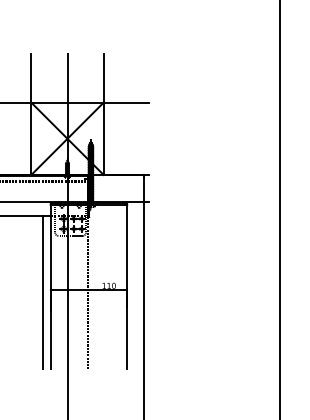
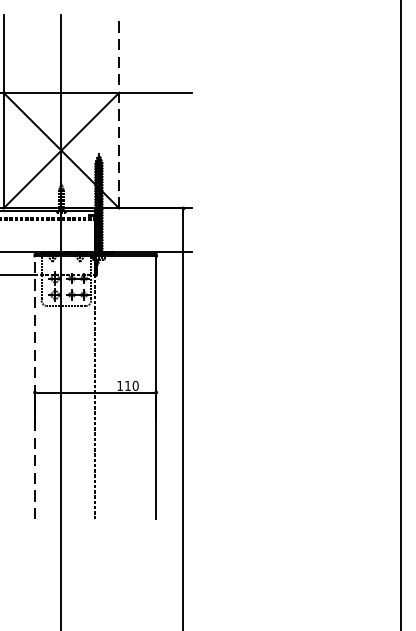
line: (103, 114) -> (118, 111), solid -> dashed
line: (50, 286) -> (34, 386), solid -> dashed
line: (43, 292) -> (23, 396), removed

